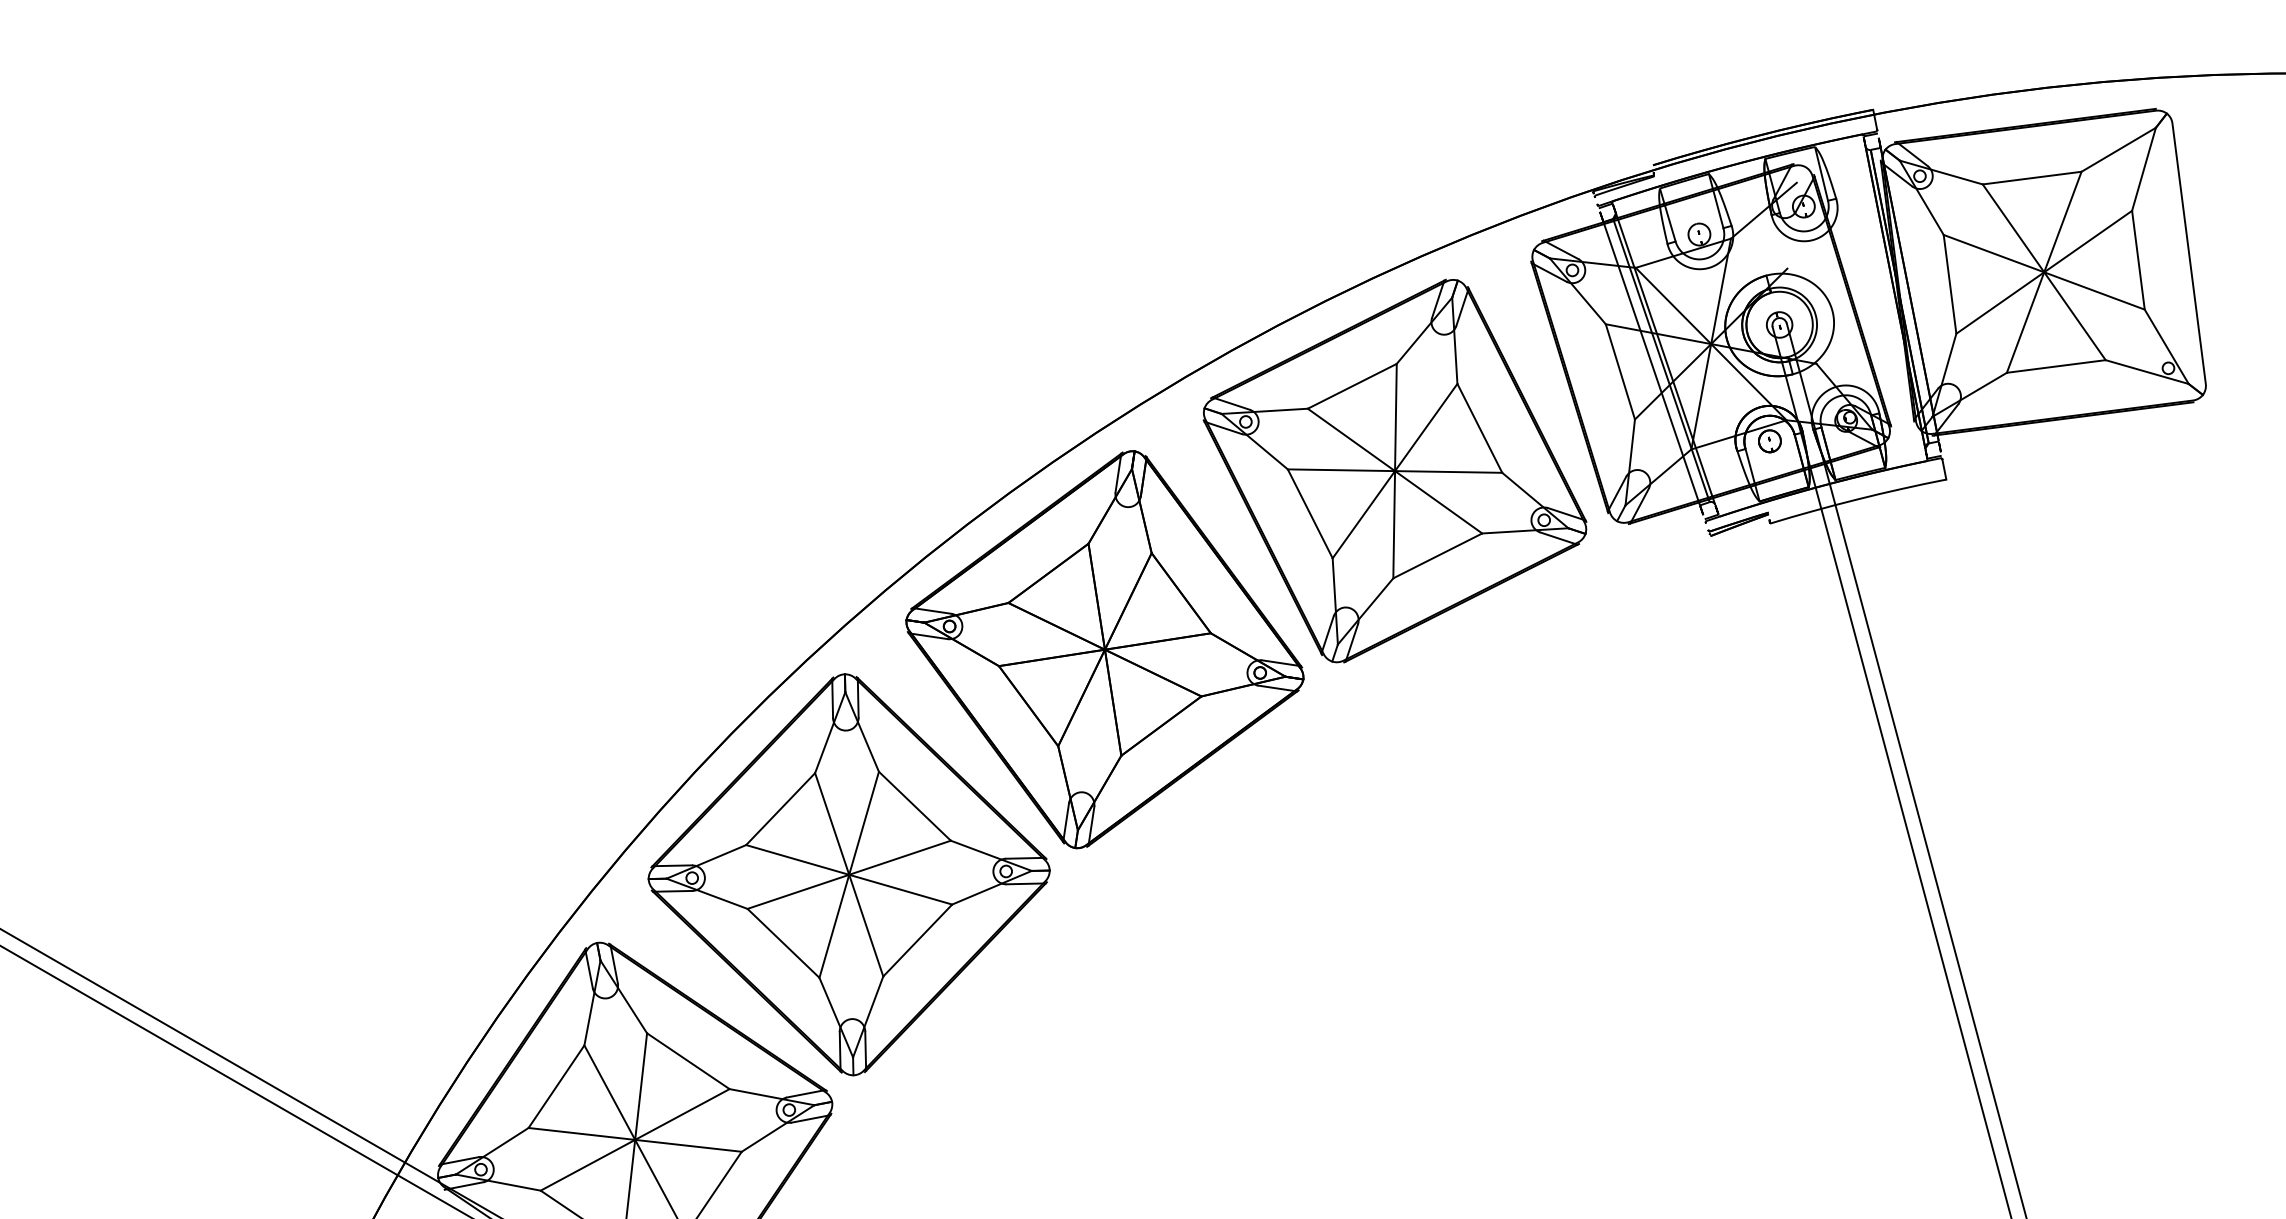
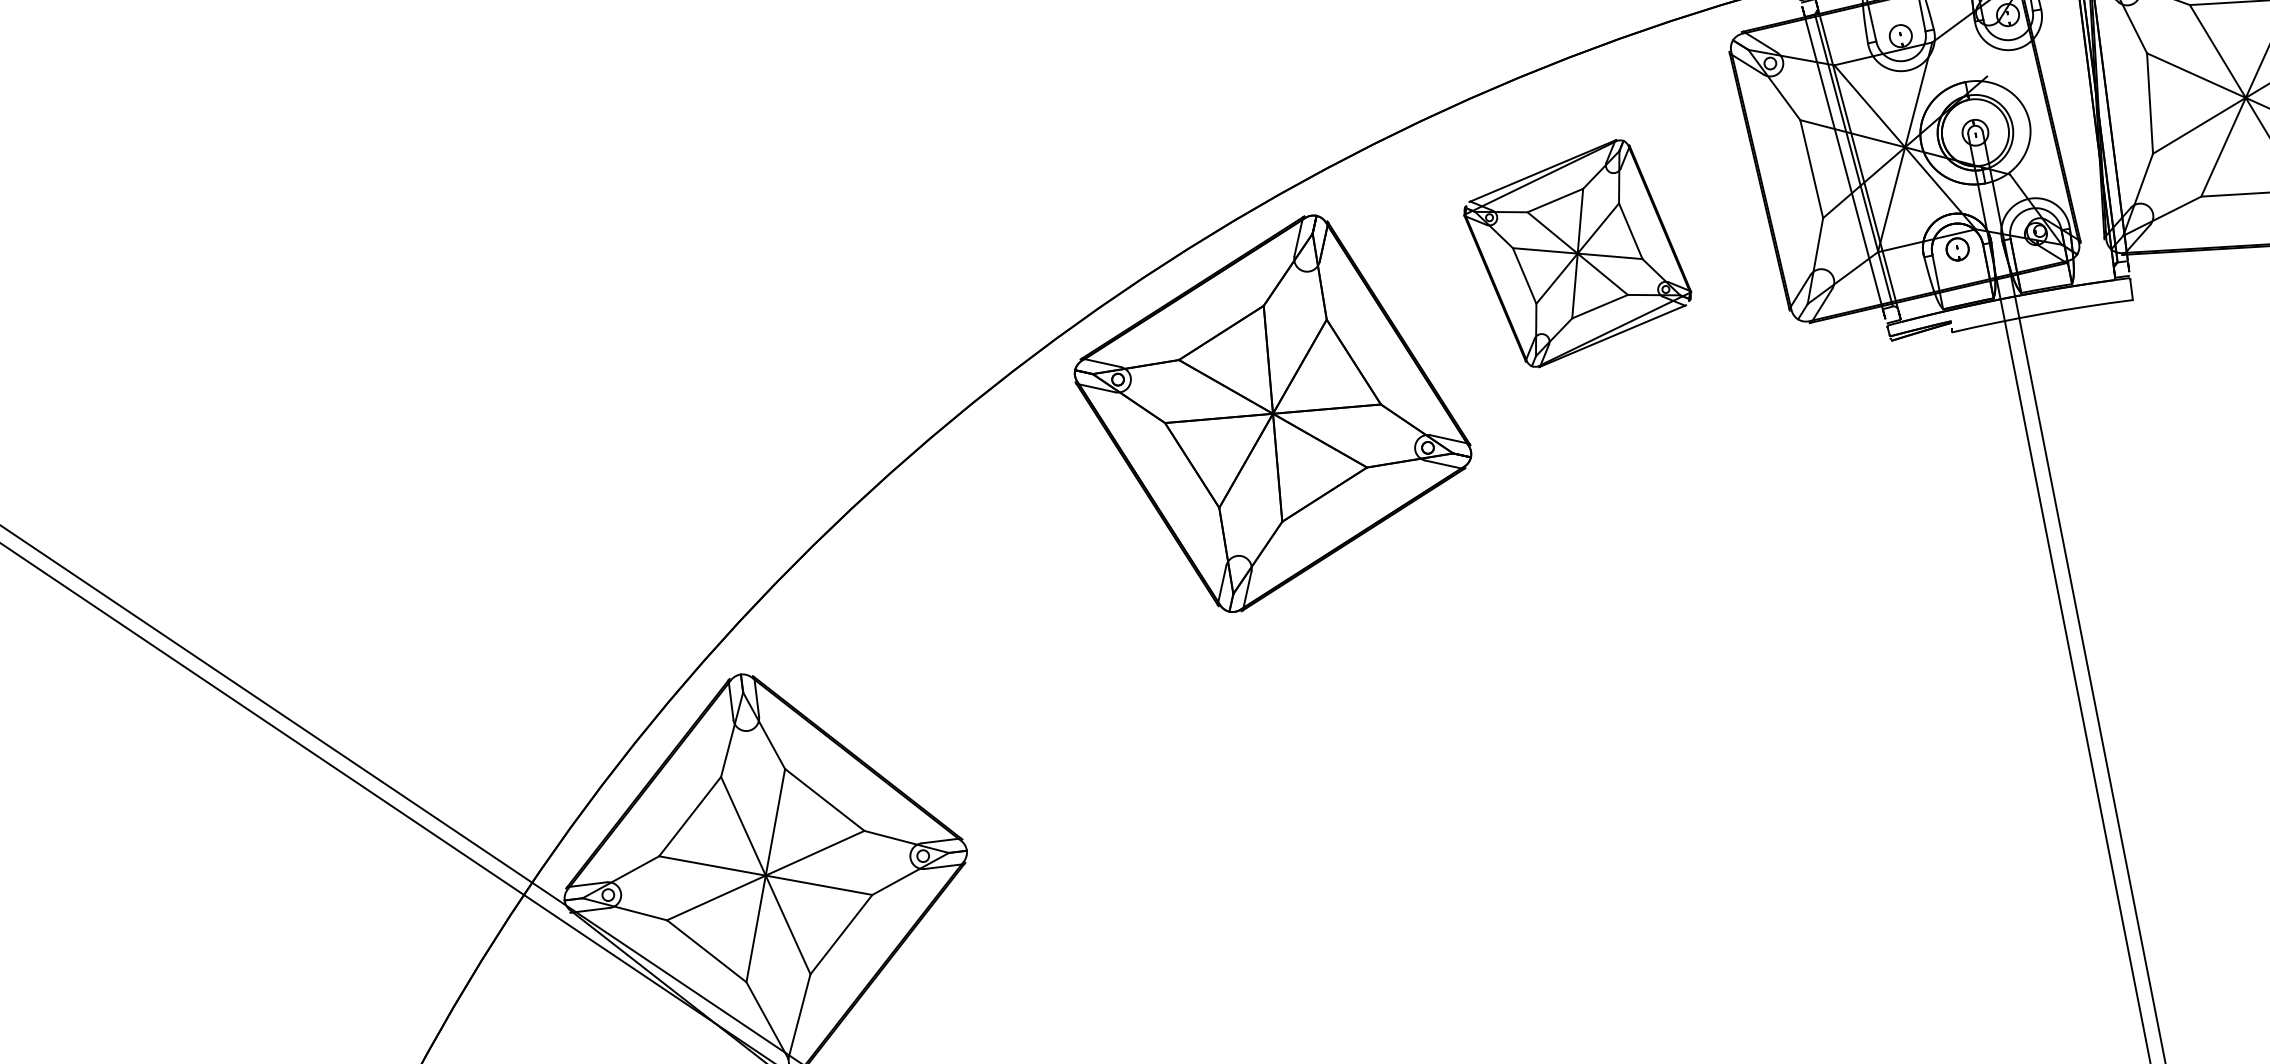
part: (1394, 470) -> (1577, 253), size x0.6
part: (848, 874) -> (999, 622), removed

